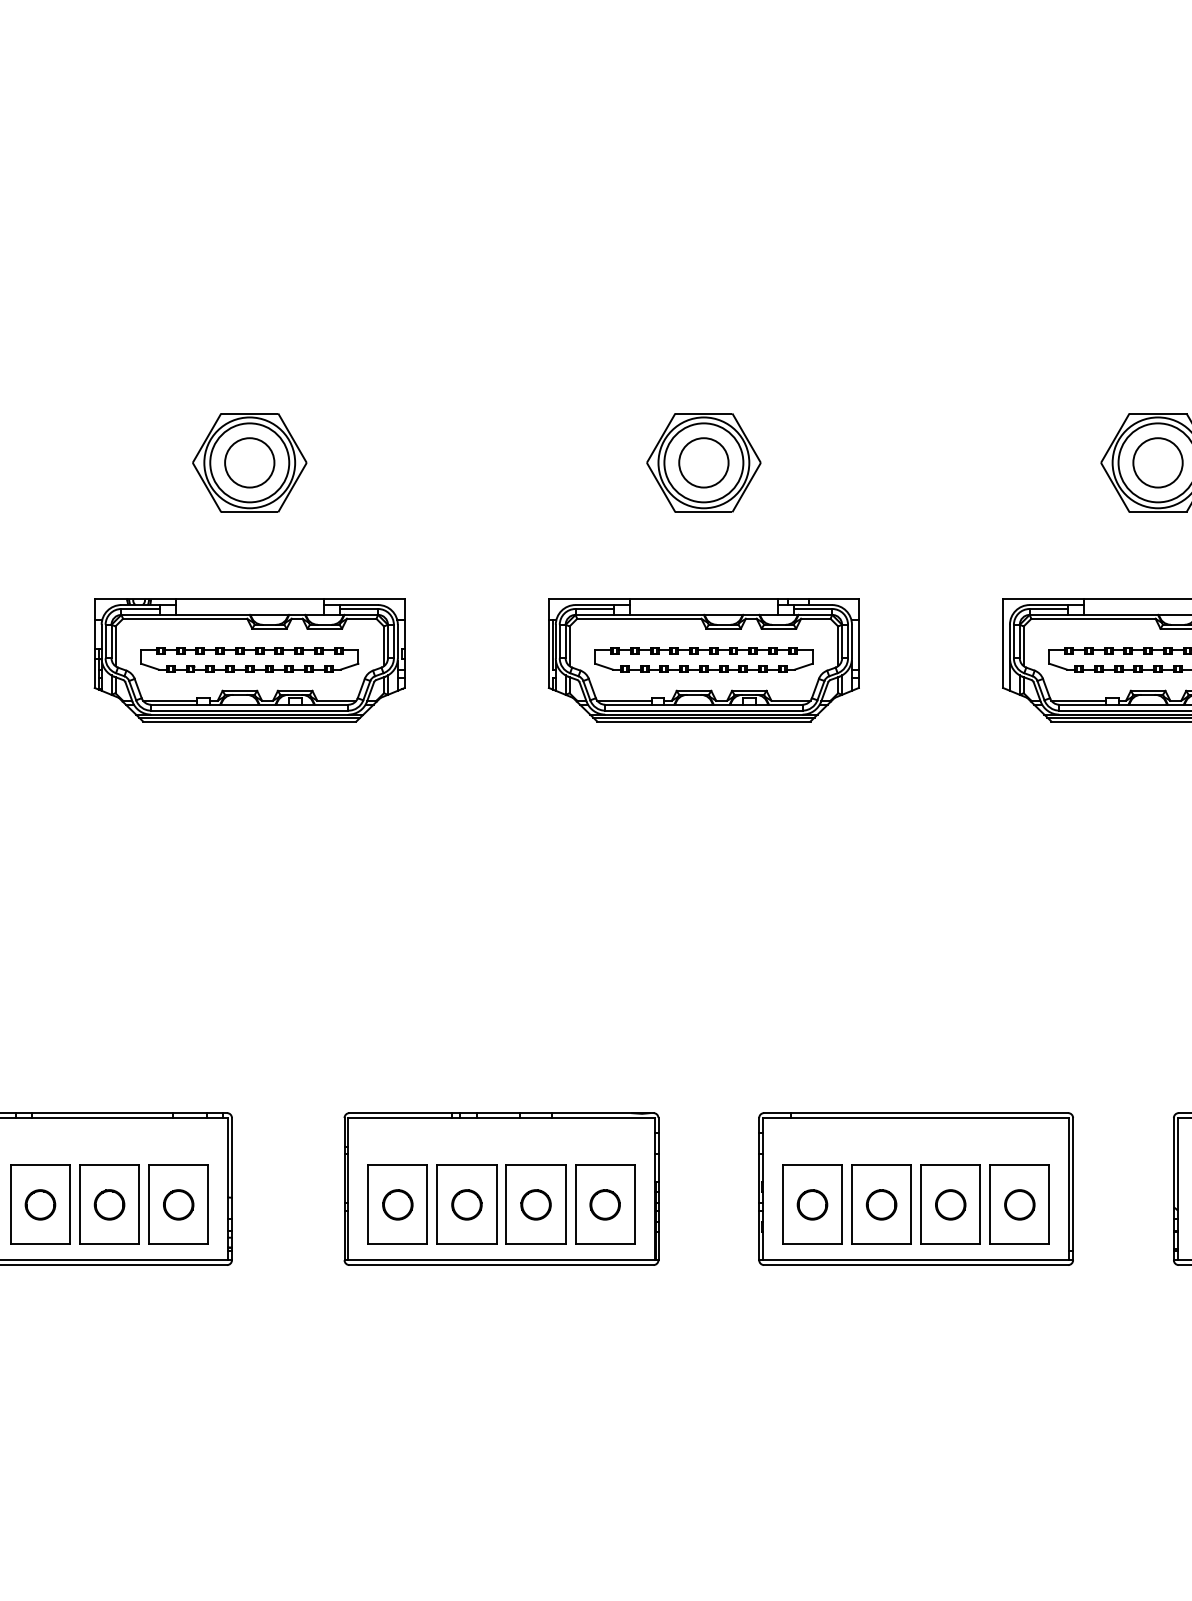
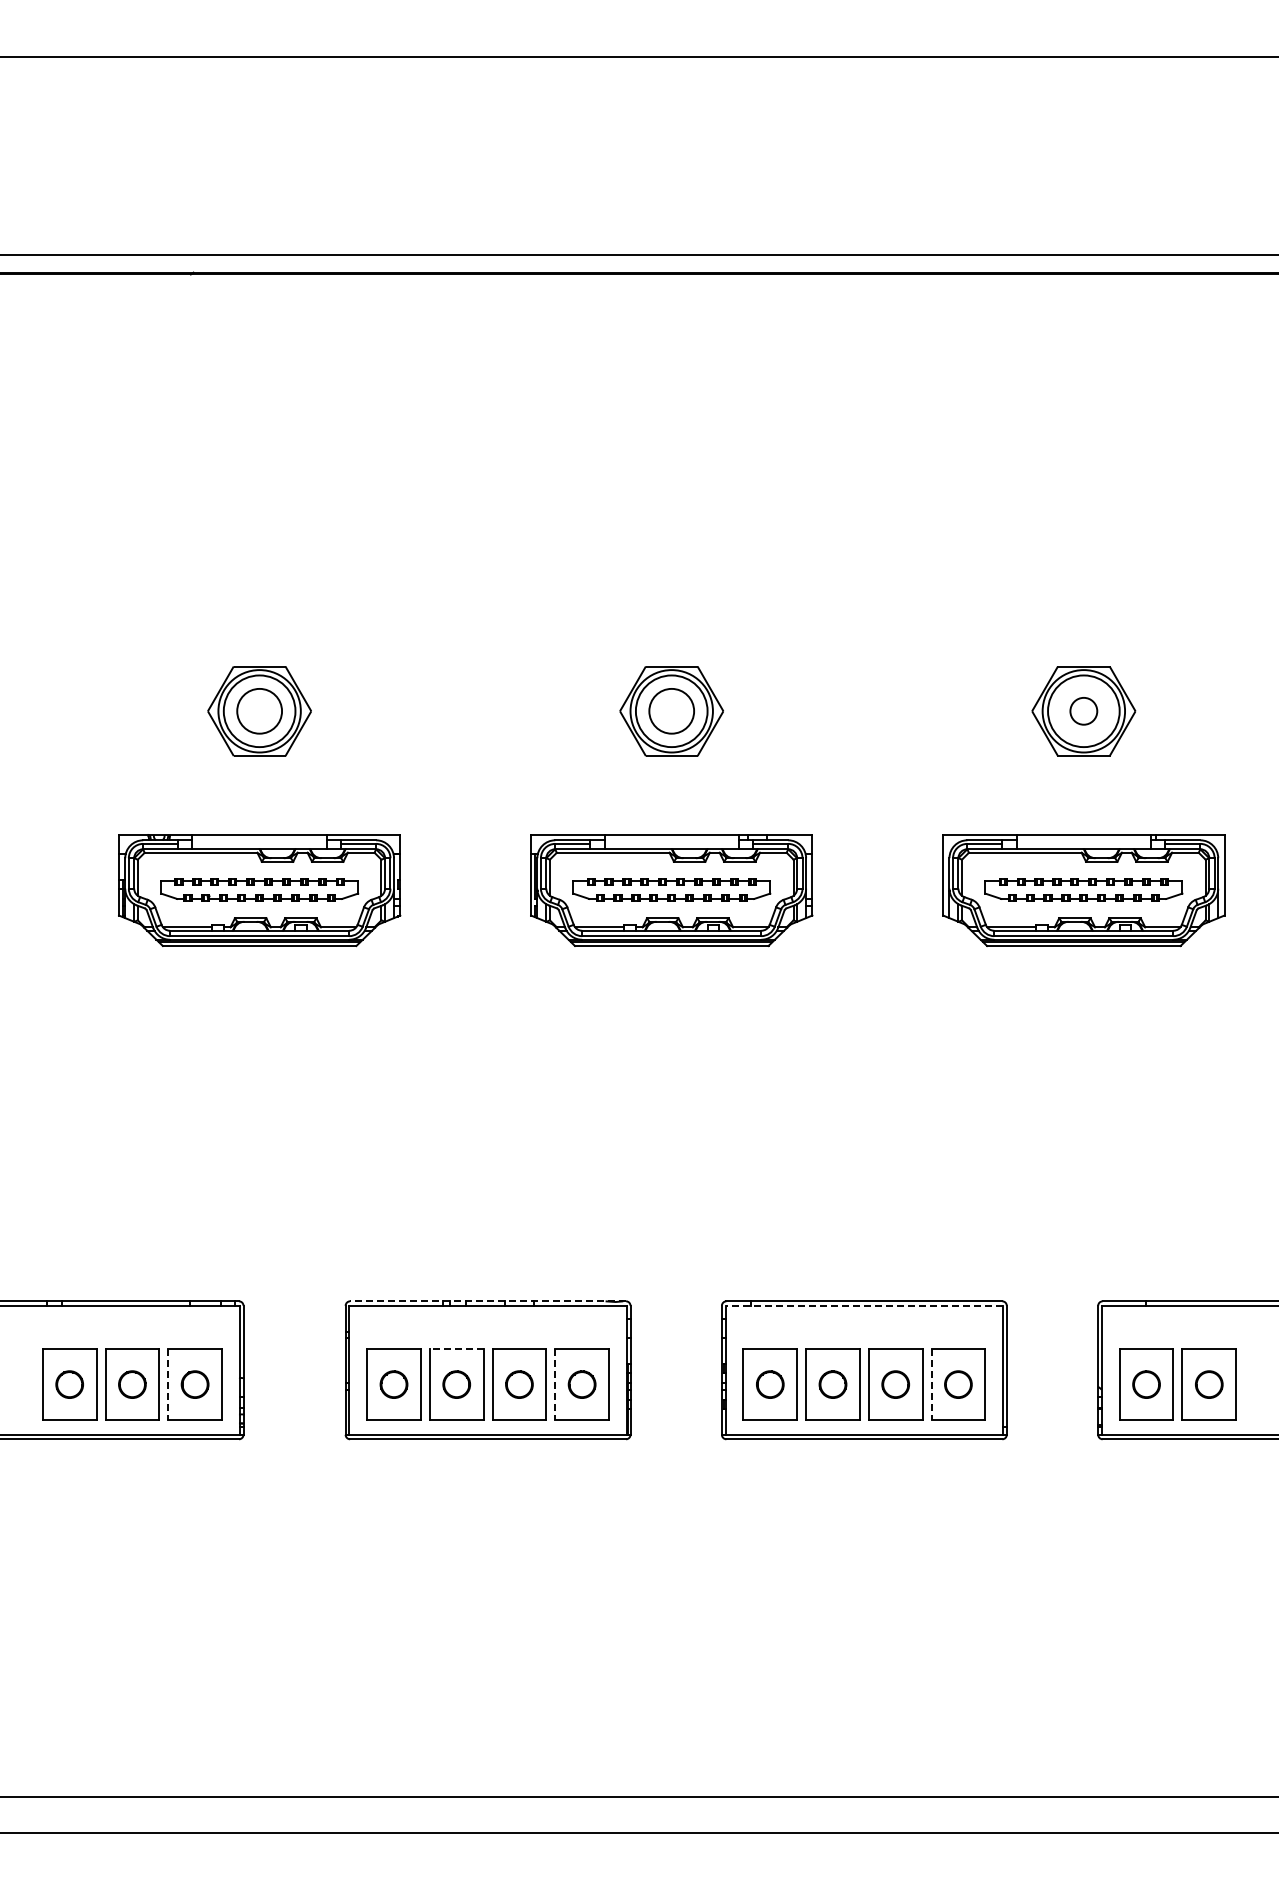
circle: (1157, 461) -> (1083, 710), size x0.6
line: (501, 1113) -> (488, 1301), solid -> dashed
line: (916, 1117) -> (864, 1305), solid -> dashed
line: (466, 1165) -> (456, 1348), solid -> dashed
line: (149, 1204) -> (168, 1384), solid -> dashed
line: (575, 1204) -> (555, 1384), solid -> dashed
line: (990, 1204) -> (931, 1384), solid -> dashed

